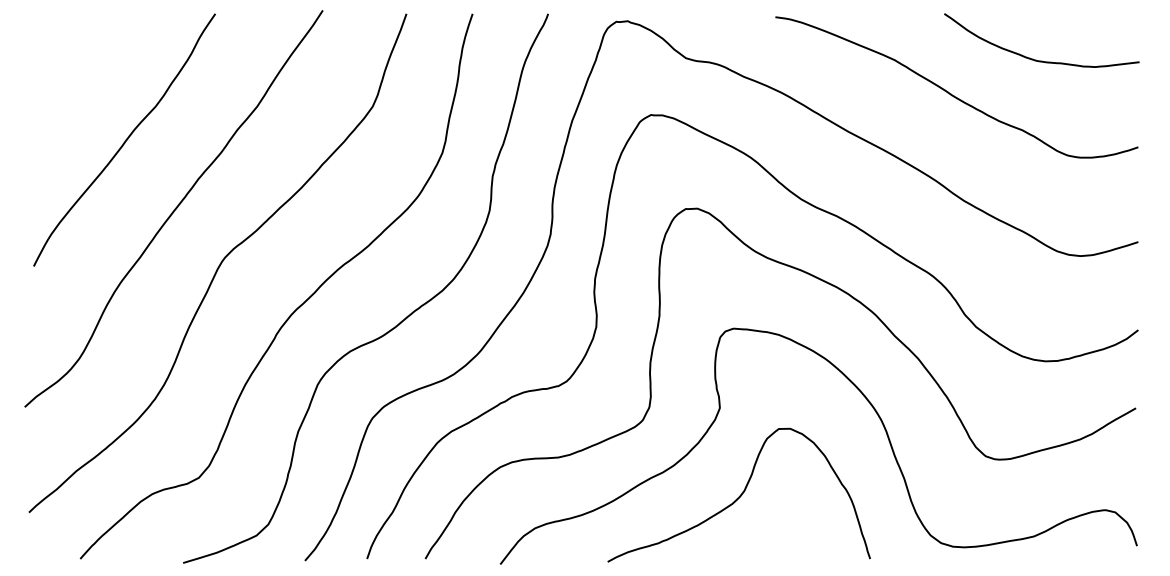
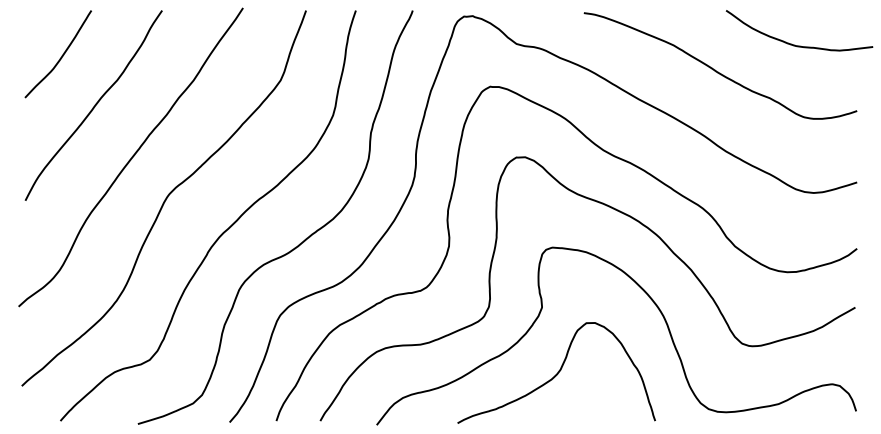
curve: (1036, 59) -> (795, 44), moved
curve: (81, 74) -> (61, 56), added

